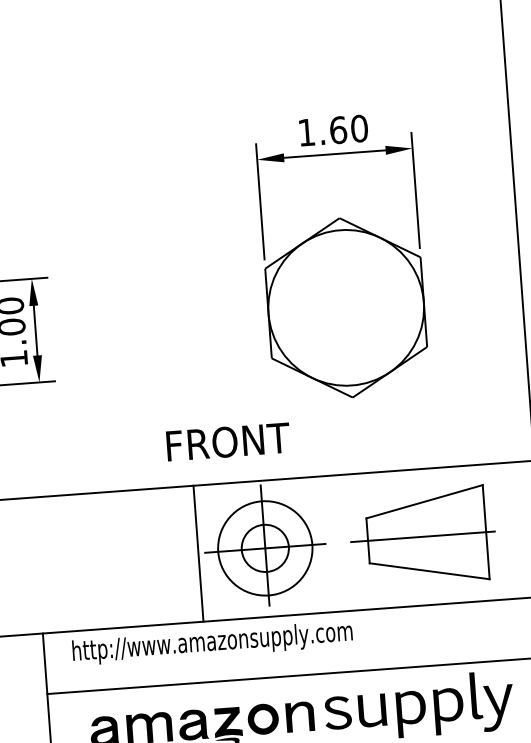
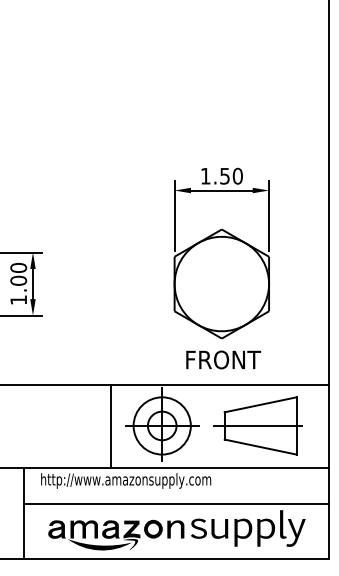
text: (339, 128) -> (225, 175), 1.60 -> 1.50
text: (228, 441) -> (223, 359), moved
line: (198, 552) -> (110, 425), moved

